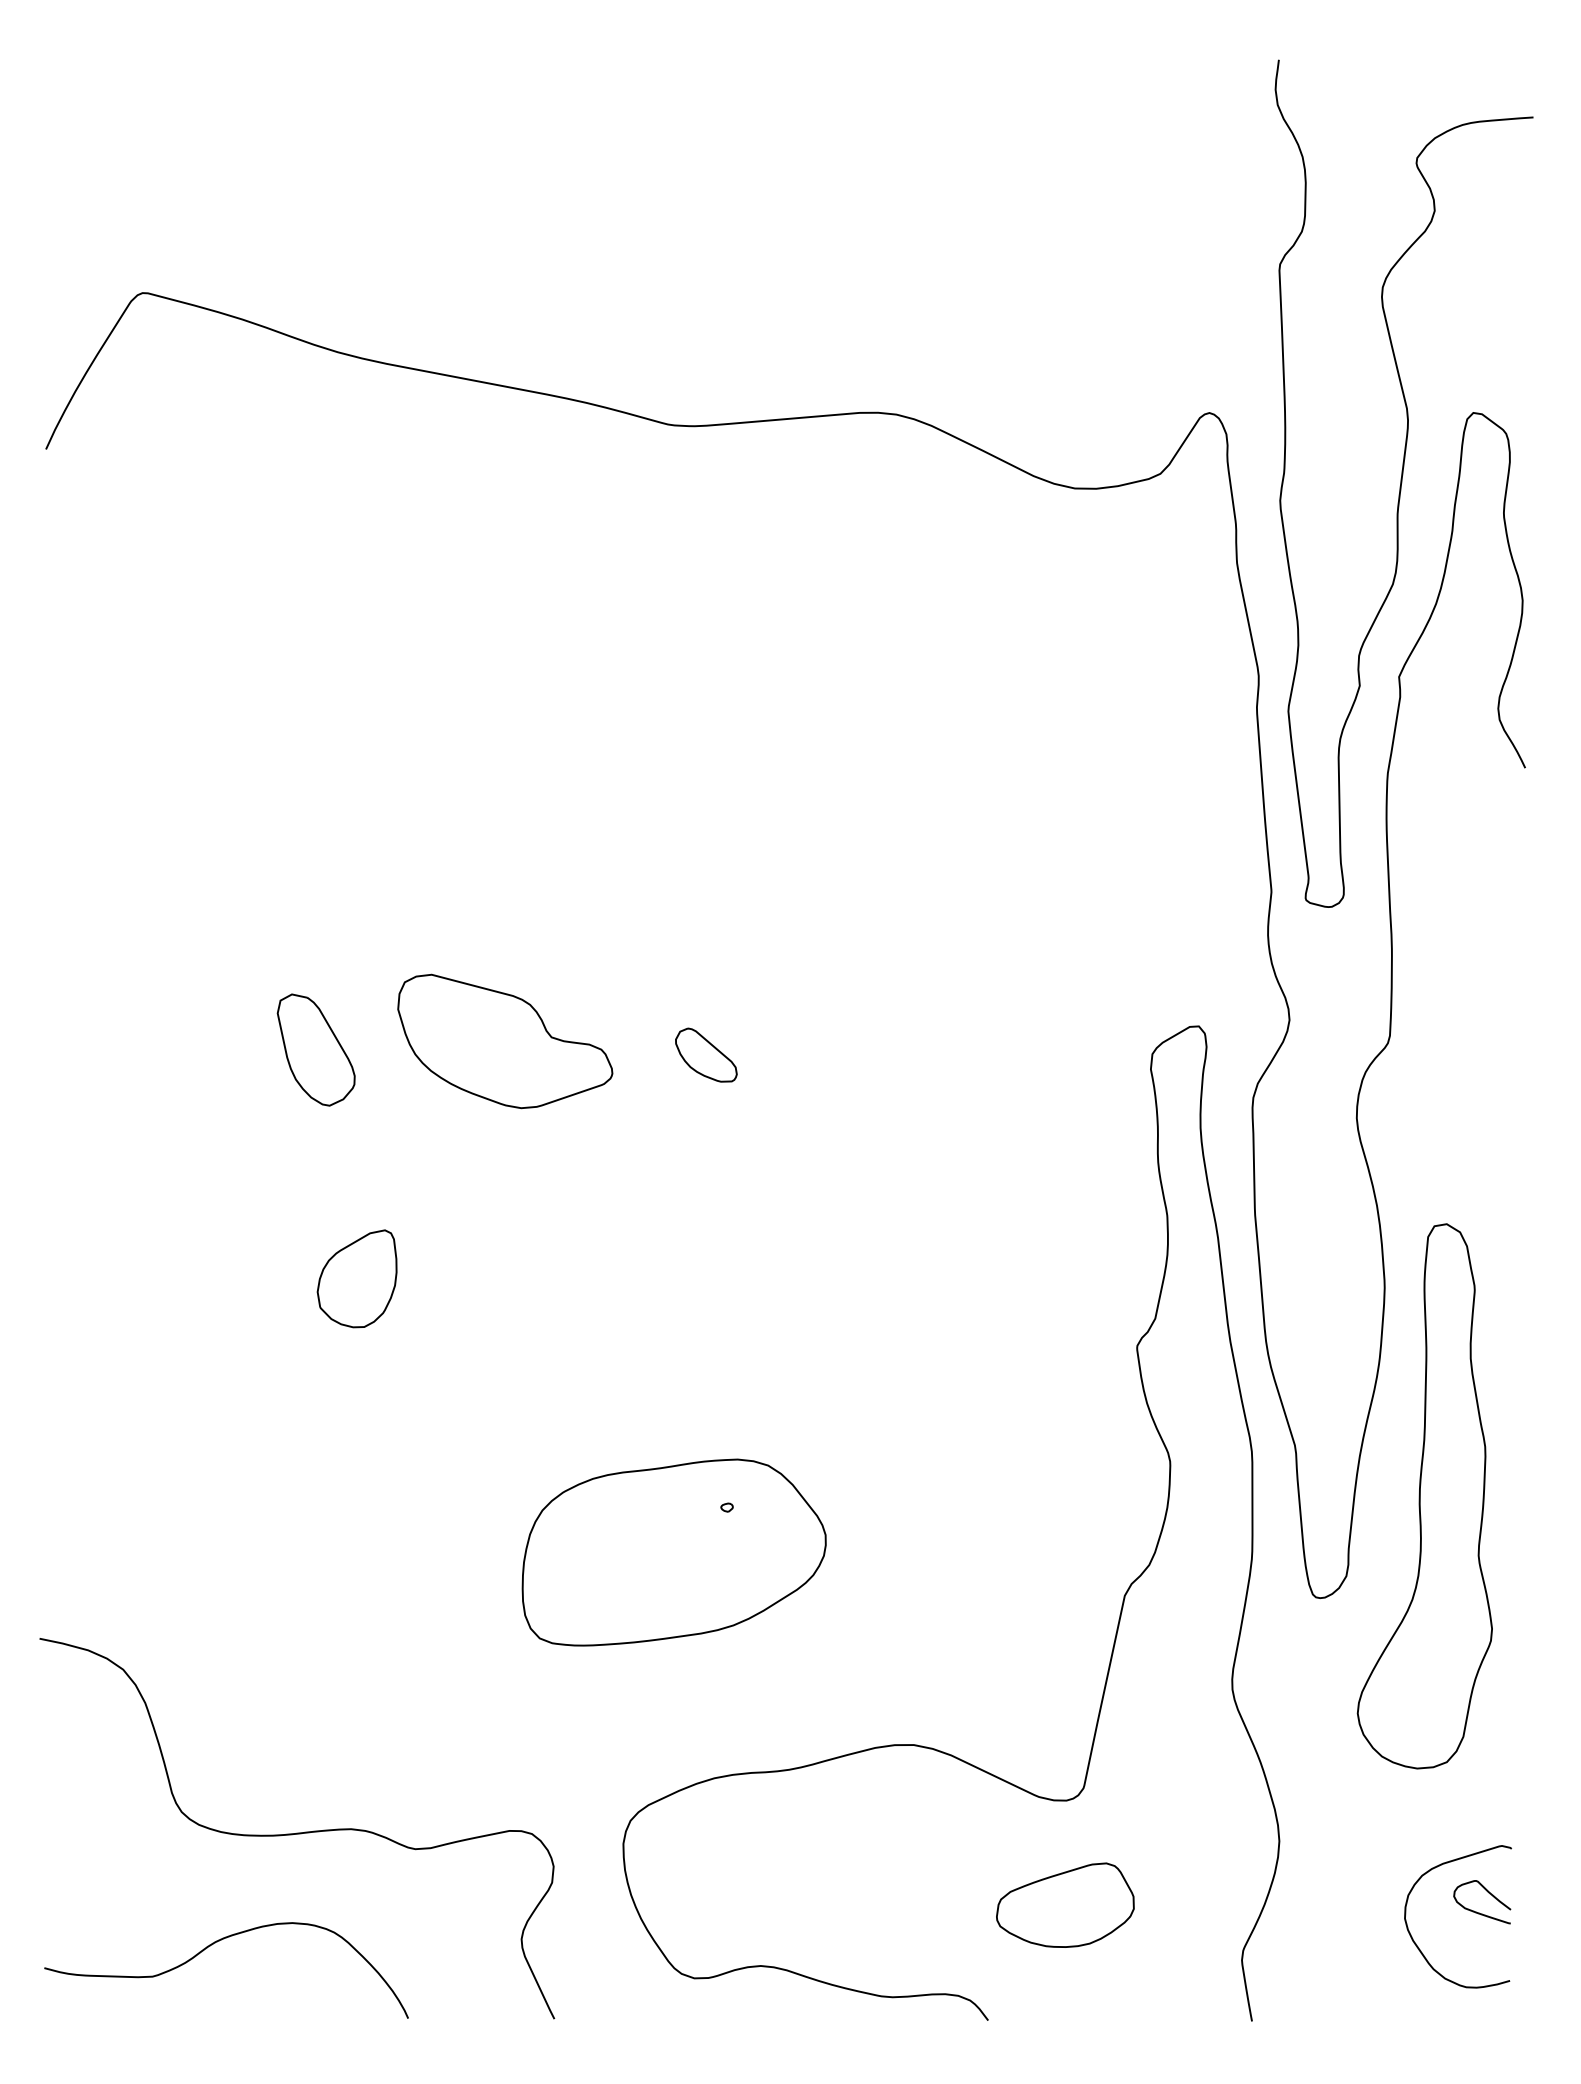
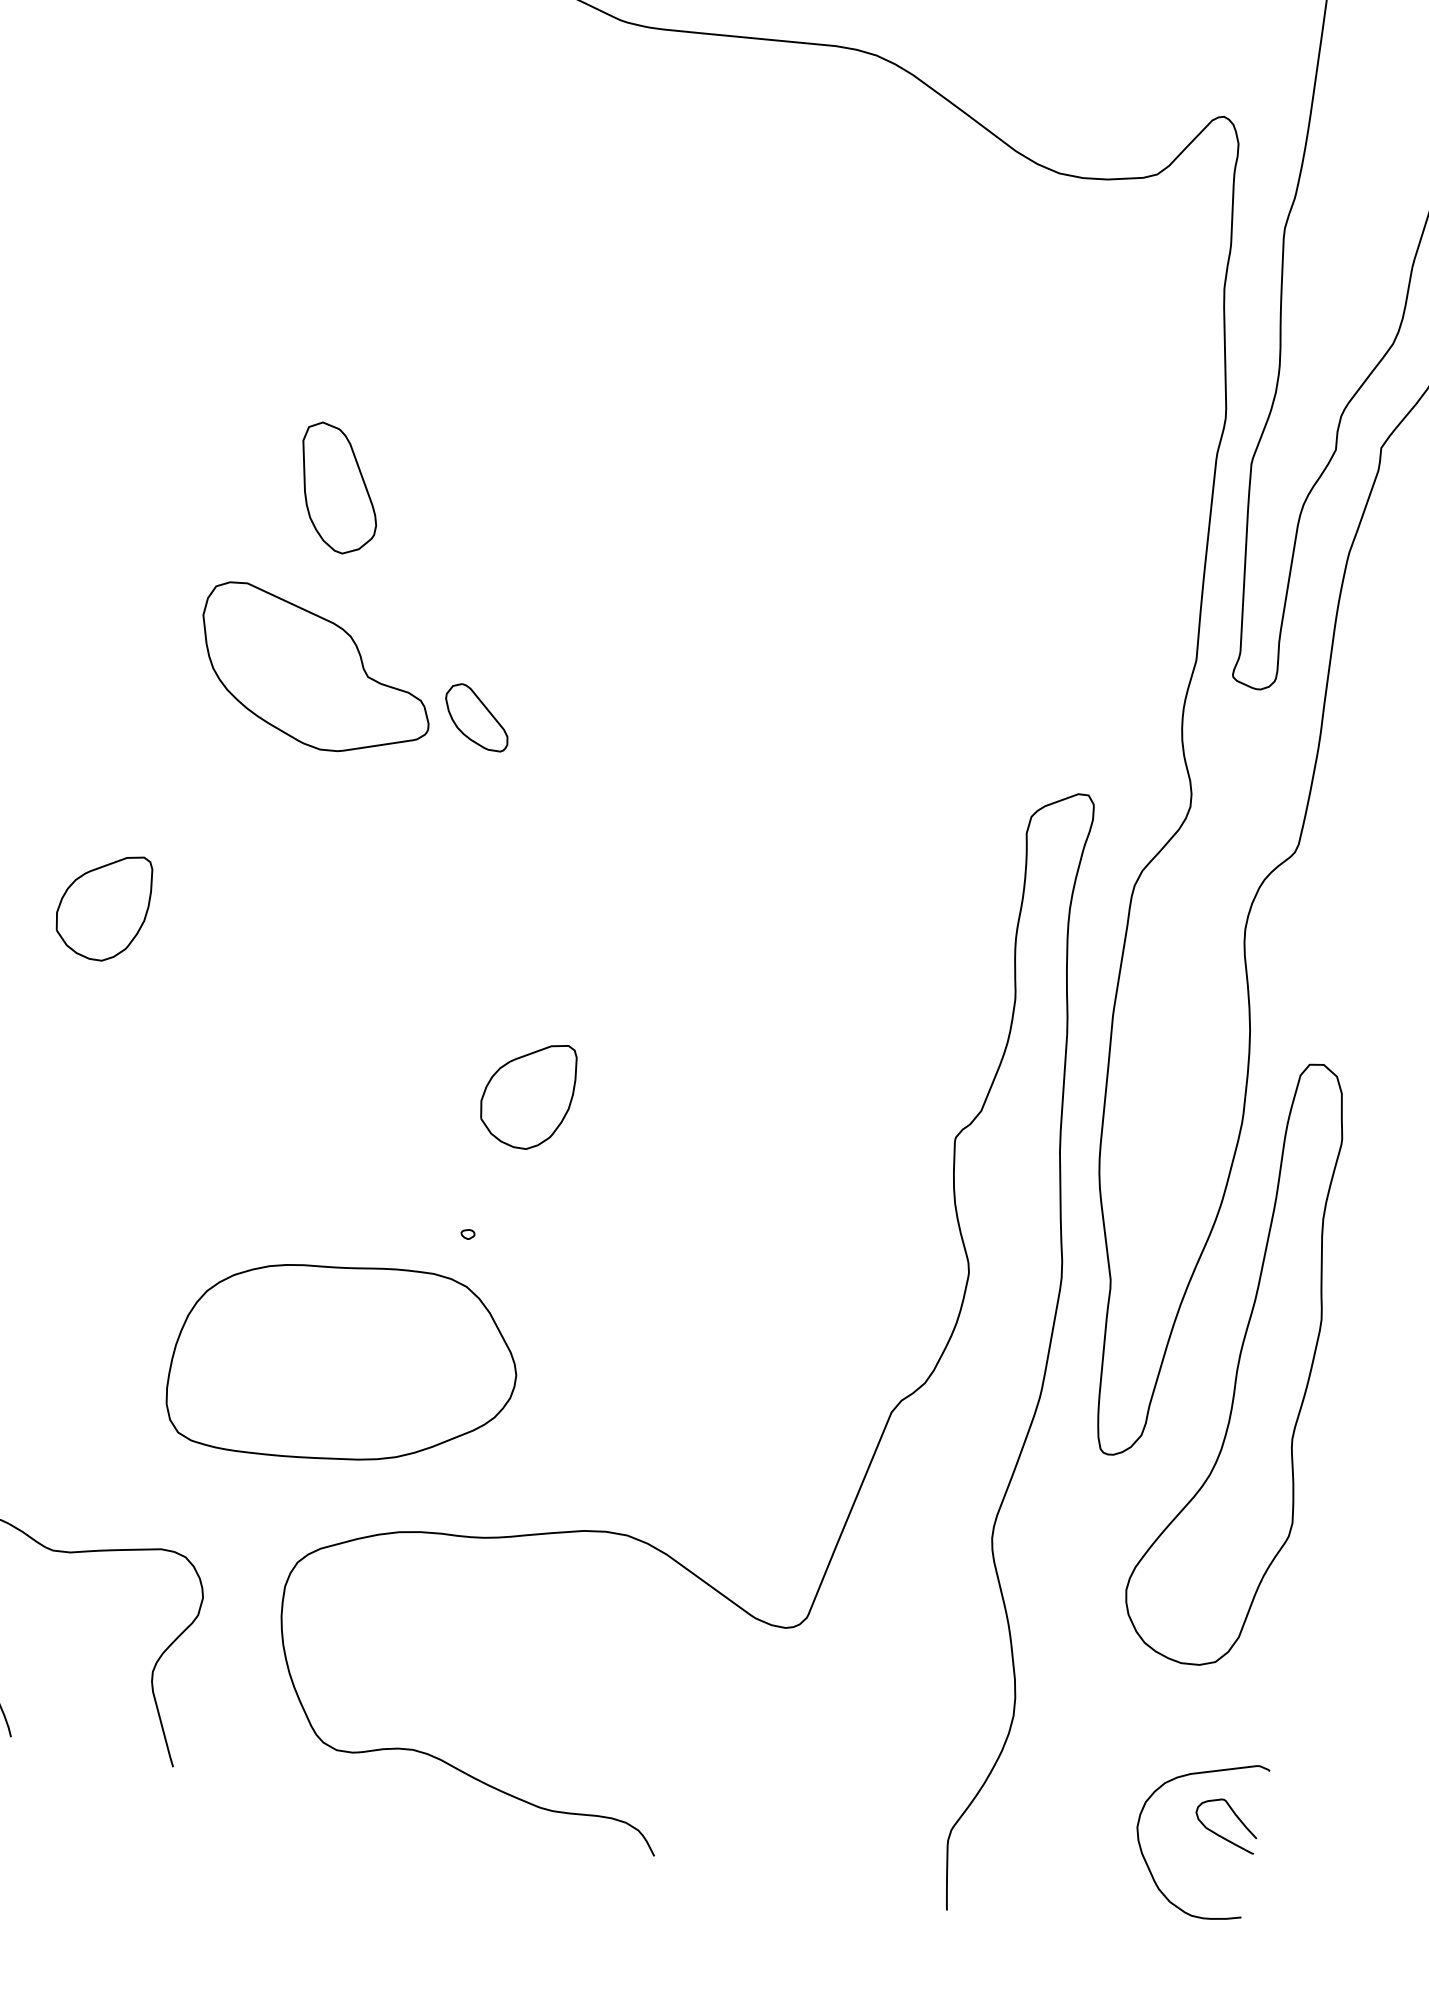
part: (315, 1049) -> (338, 488), moved
part: (706, 1054) -> (477, 716), moved
part: (756, 1375) -> (527, 1093), added
part: (673, 1552) -> (343, 1364), moved
part: (1065, 1904) -> (763, 1743), removed

